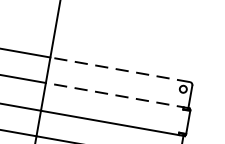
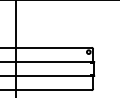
line: (121, 69) -> (54, 47), dashed -> solid
line: (118, 95) -> (55, 61), dashed -> solid

